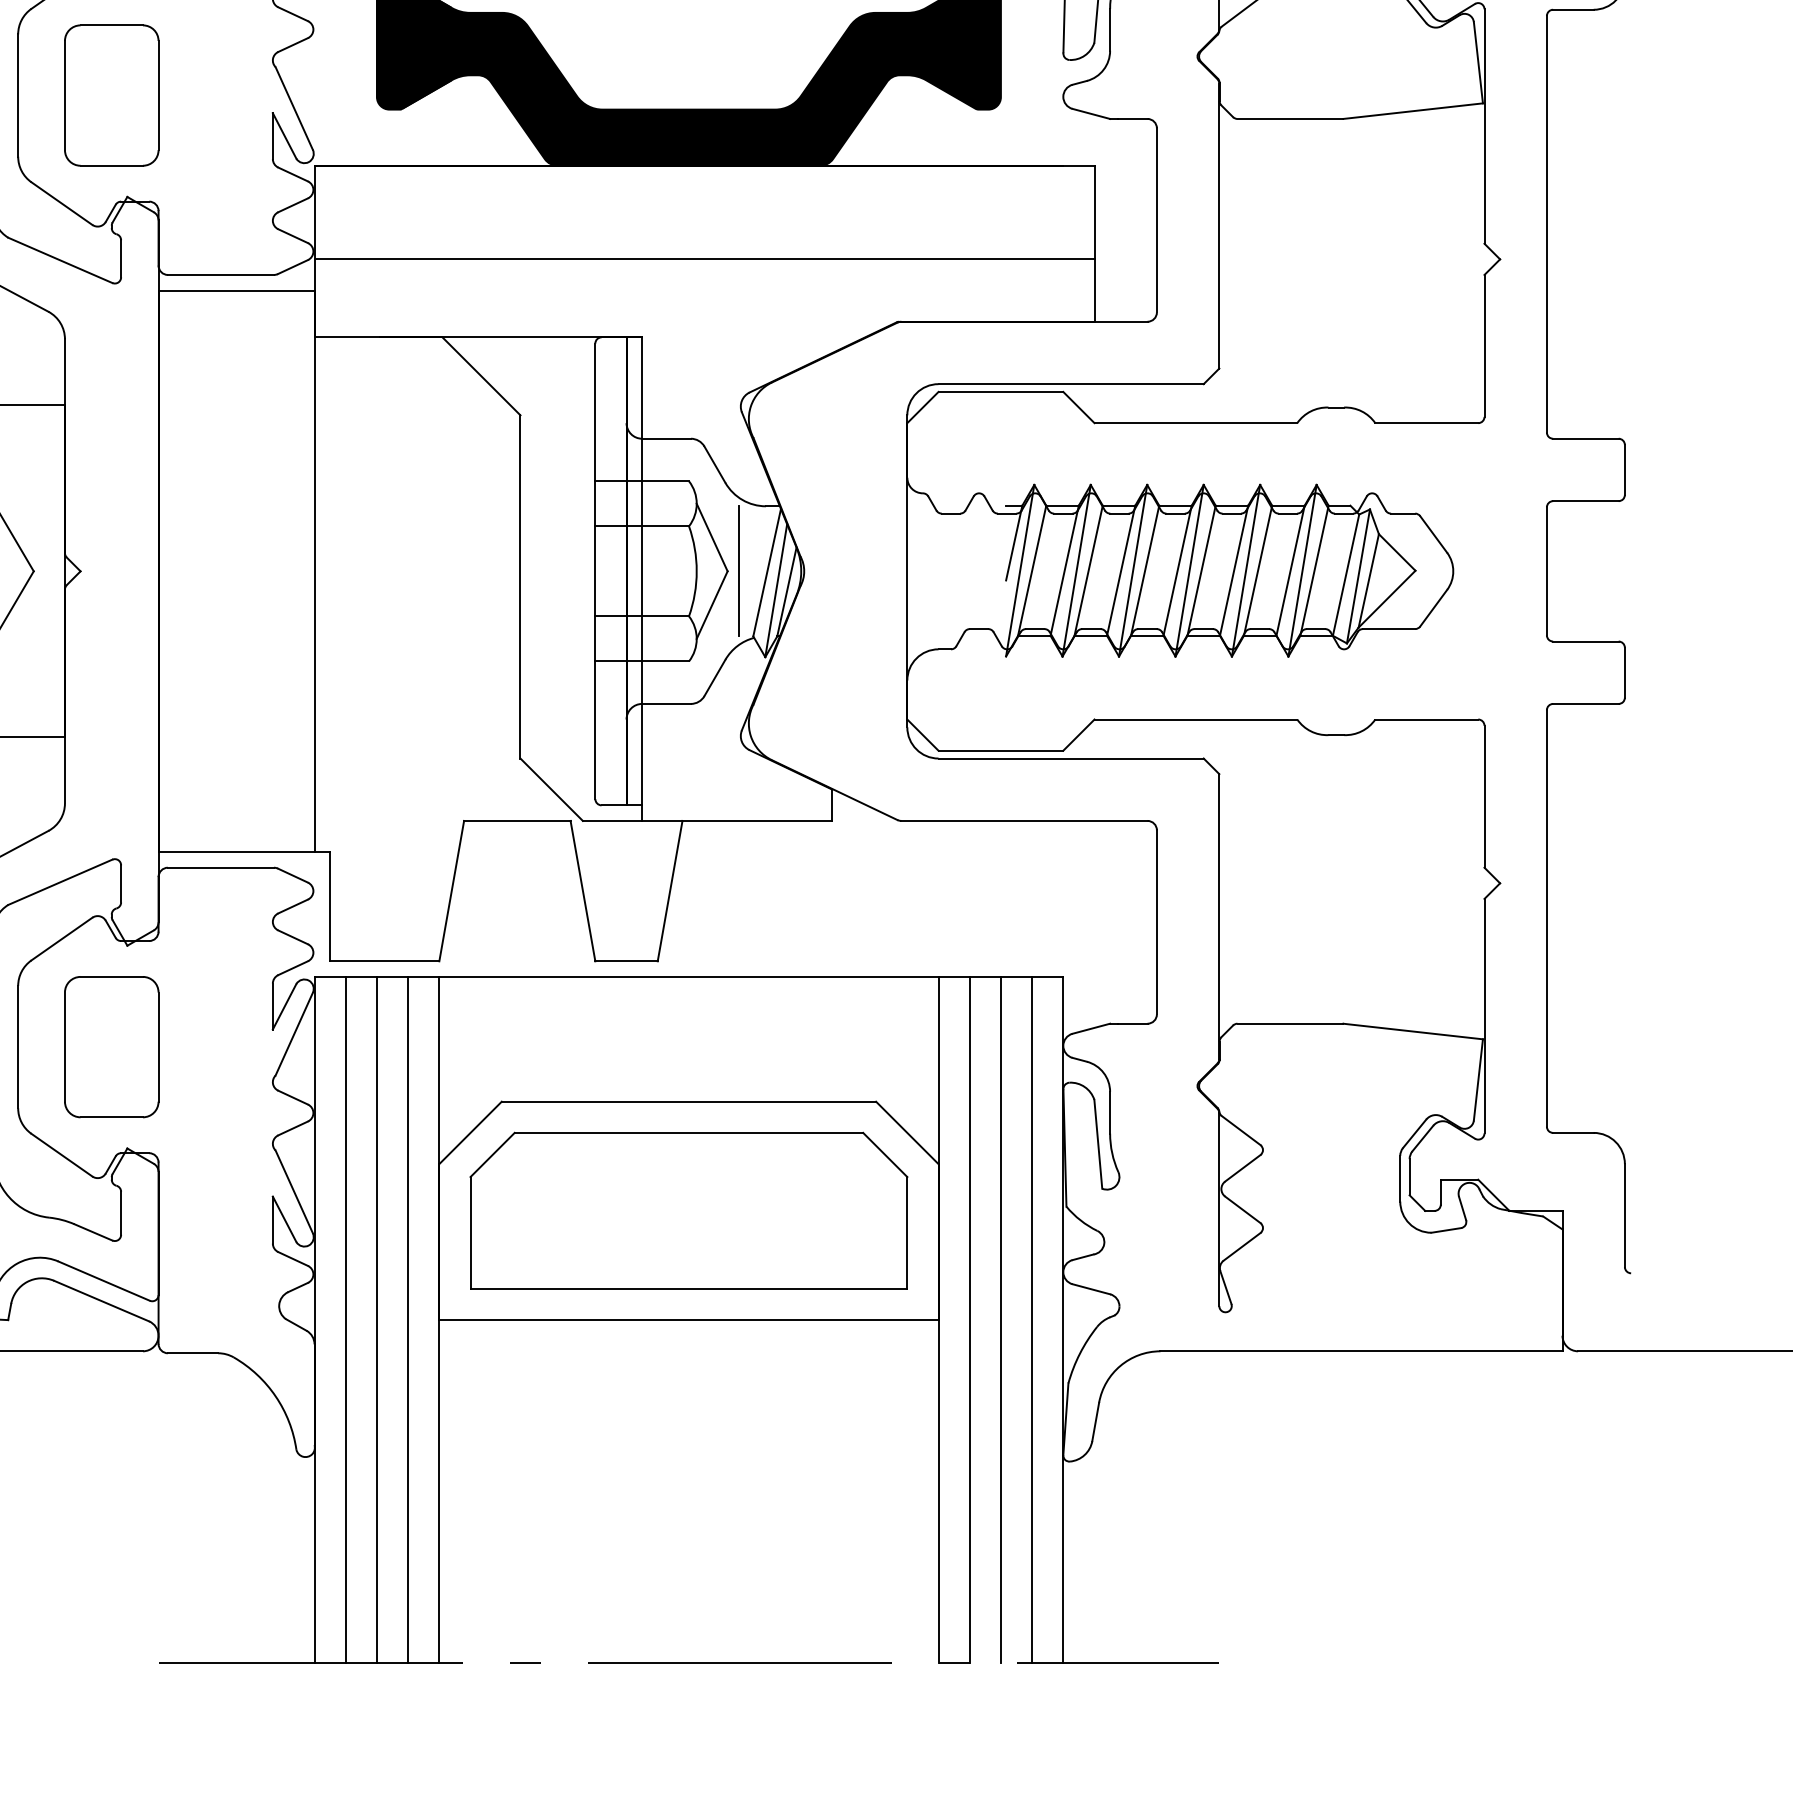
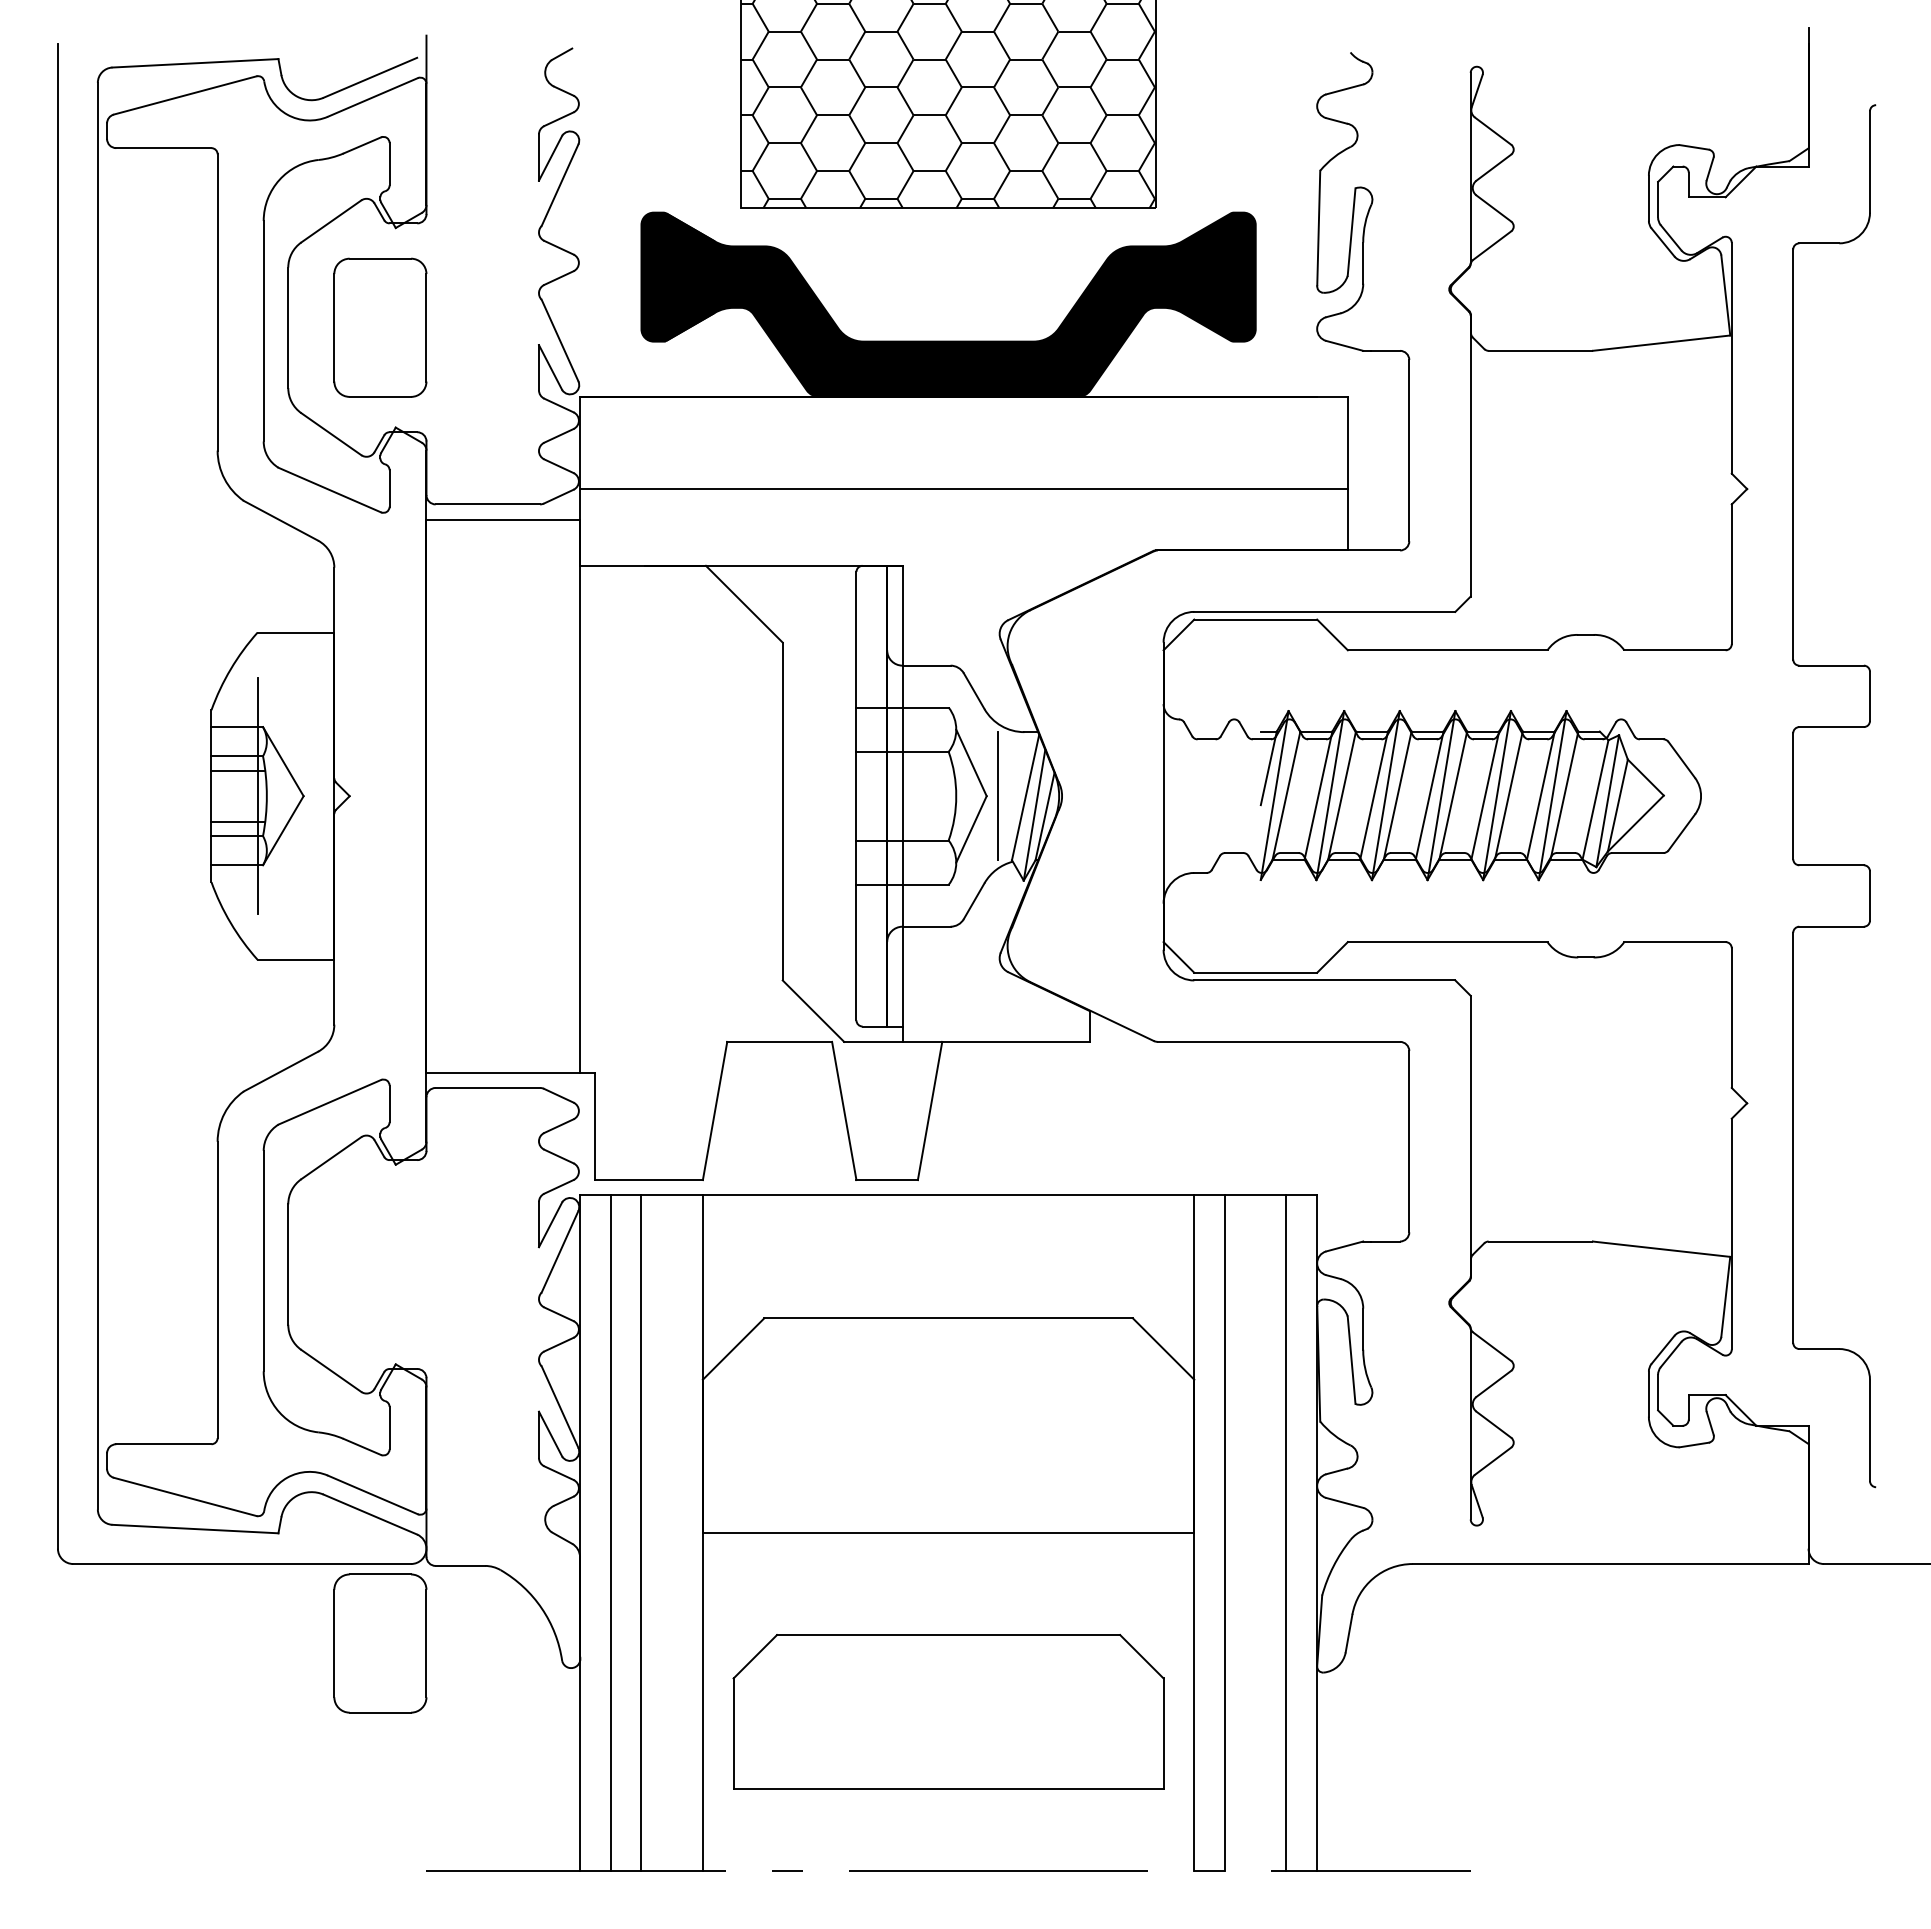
part: (111, 1047) -> (380, 1643), moved
part: (688, 1210) -> (948, 1711), moved
line: (408, 1320) -> (672, 1533), removed
line: (1000, 1320) -> (1255, 1533), removed

